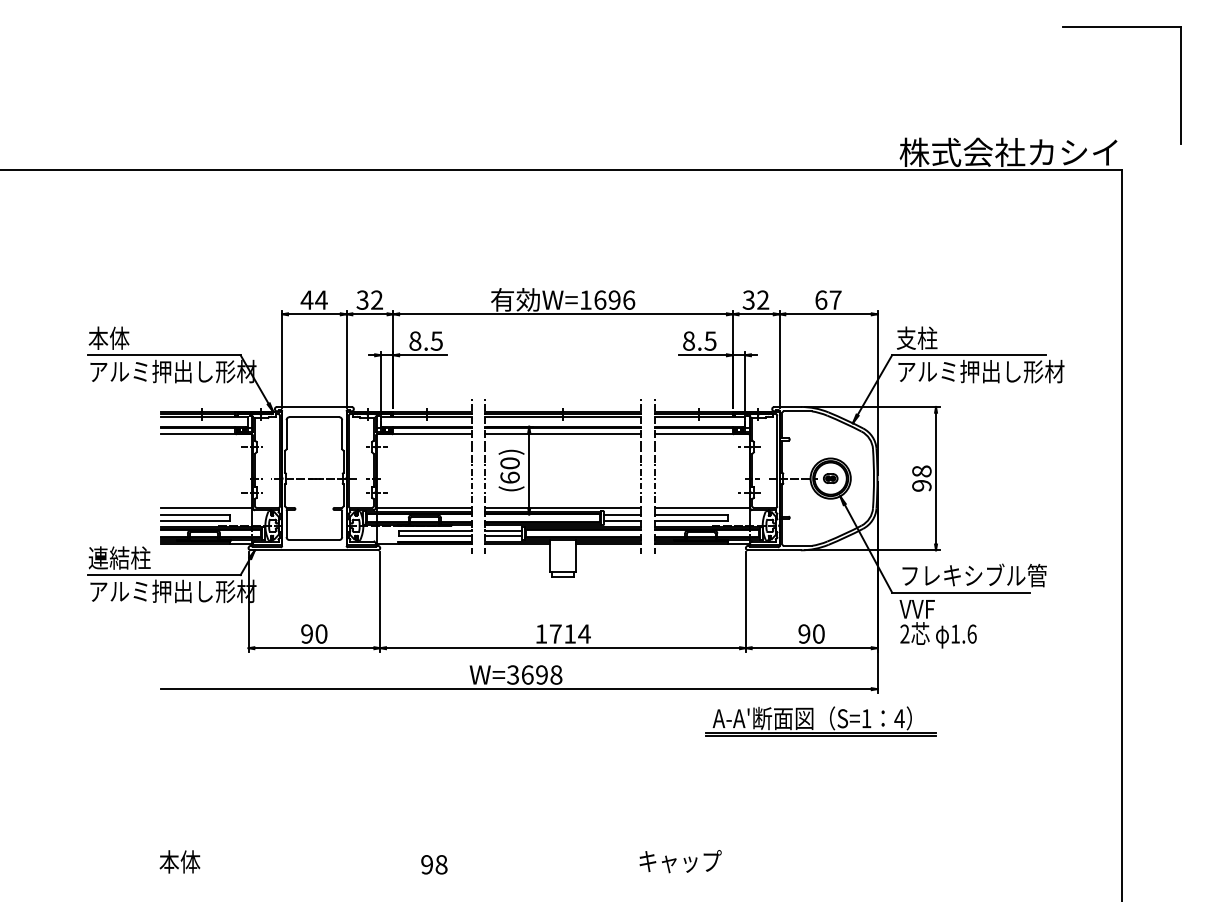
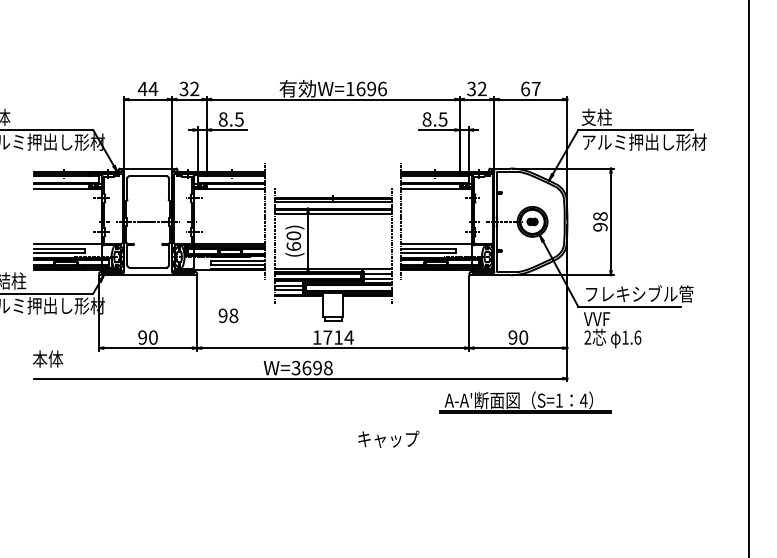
part: (562, 507) -> (332, 268), moved
text: (179, 861) -> (47, 358), moved
text: (680, 861) -> (388, 439), moved
text: (434, 864) -> (228, 315), moved

